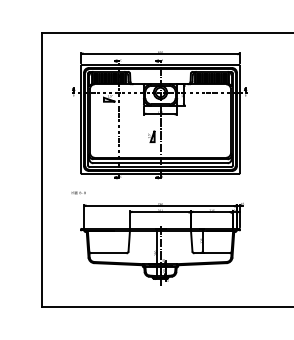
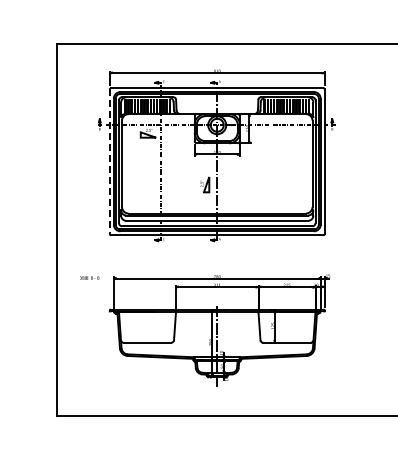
line: (80, 120) -> (109, 162), solid -> dashed
text: (78, 192) -> (89, 277), moved

